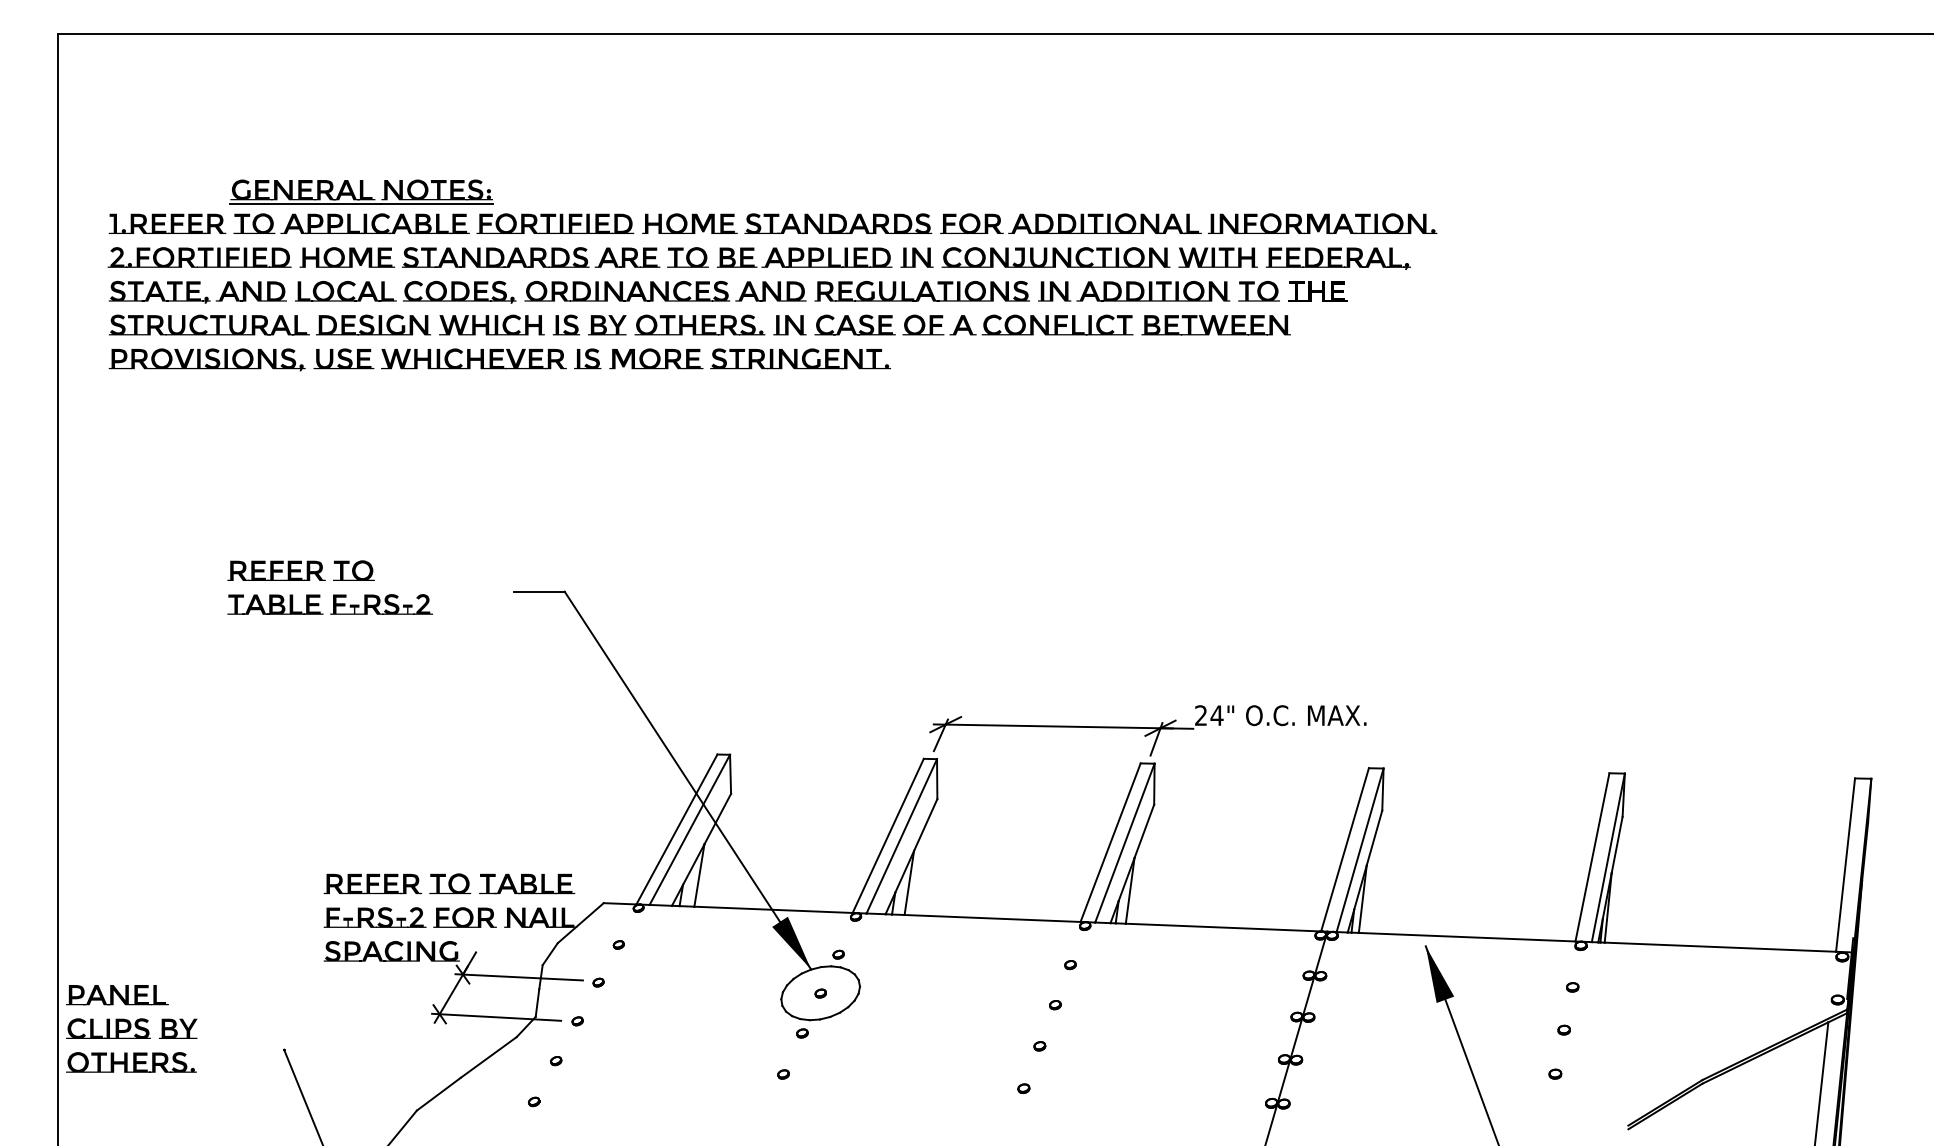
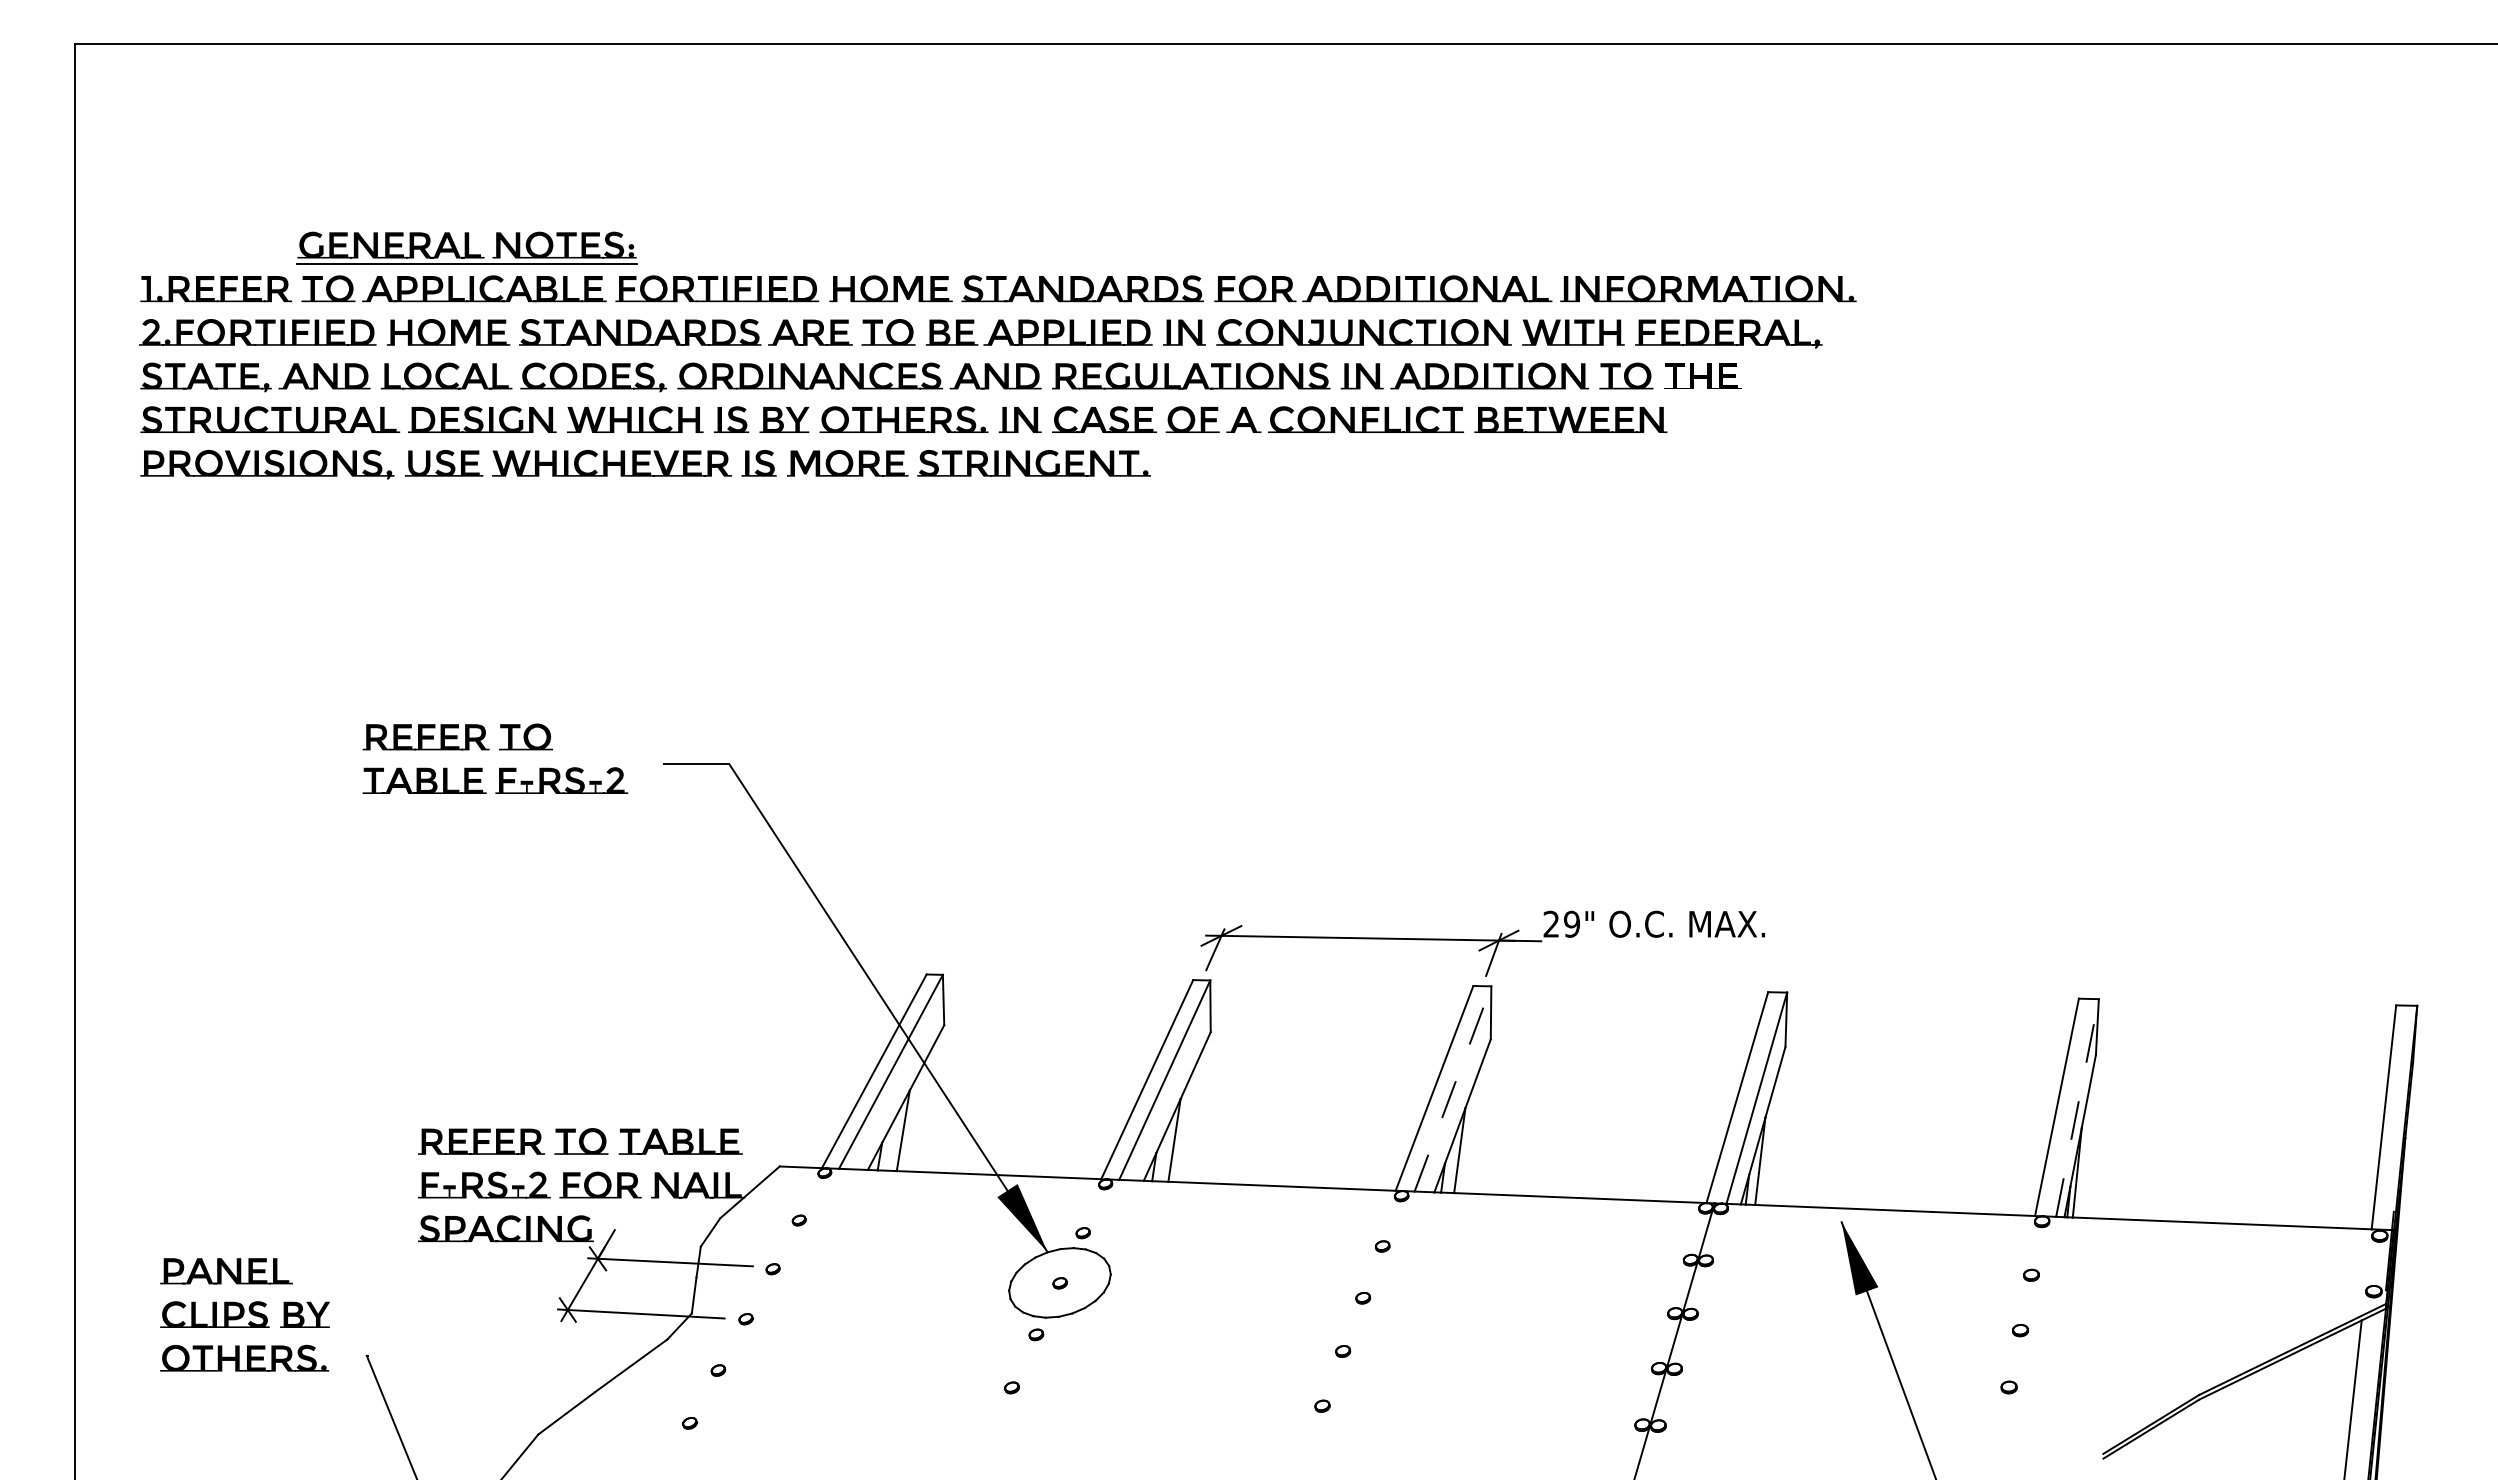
text: (330, 587) -> (495, 758), moved
text: (1216, 715) -> (1571, 923), 24" -> 29"
line: (1124, 842) -> (1452, 1088), solid -> dashed
line: (1608, 857) -> (2077, 1107), solid -> dashed
text: (131, 1028) -> (244, 1314), moved

